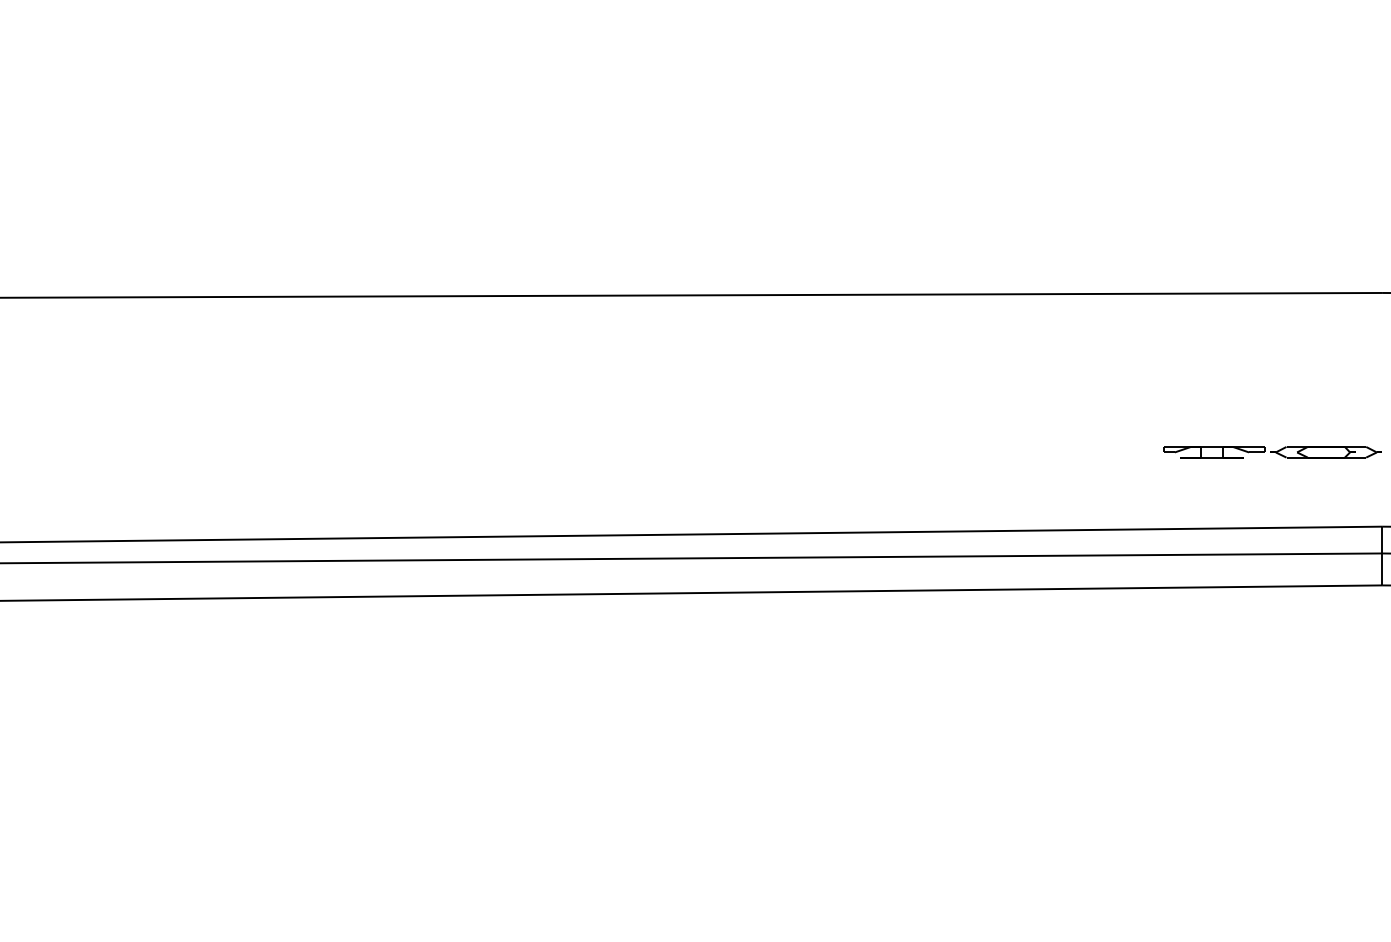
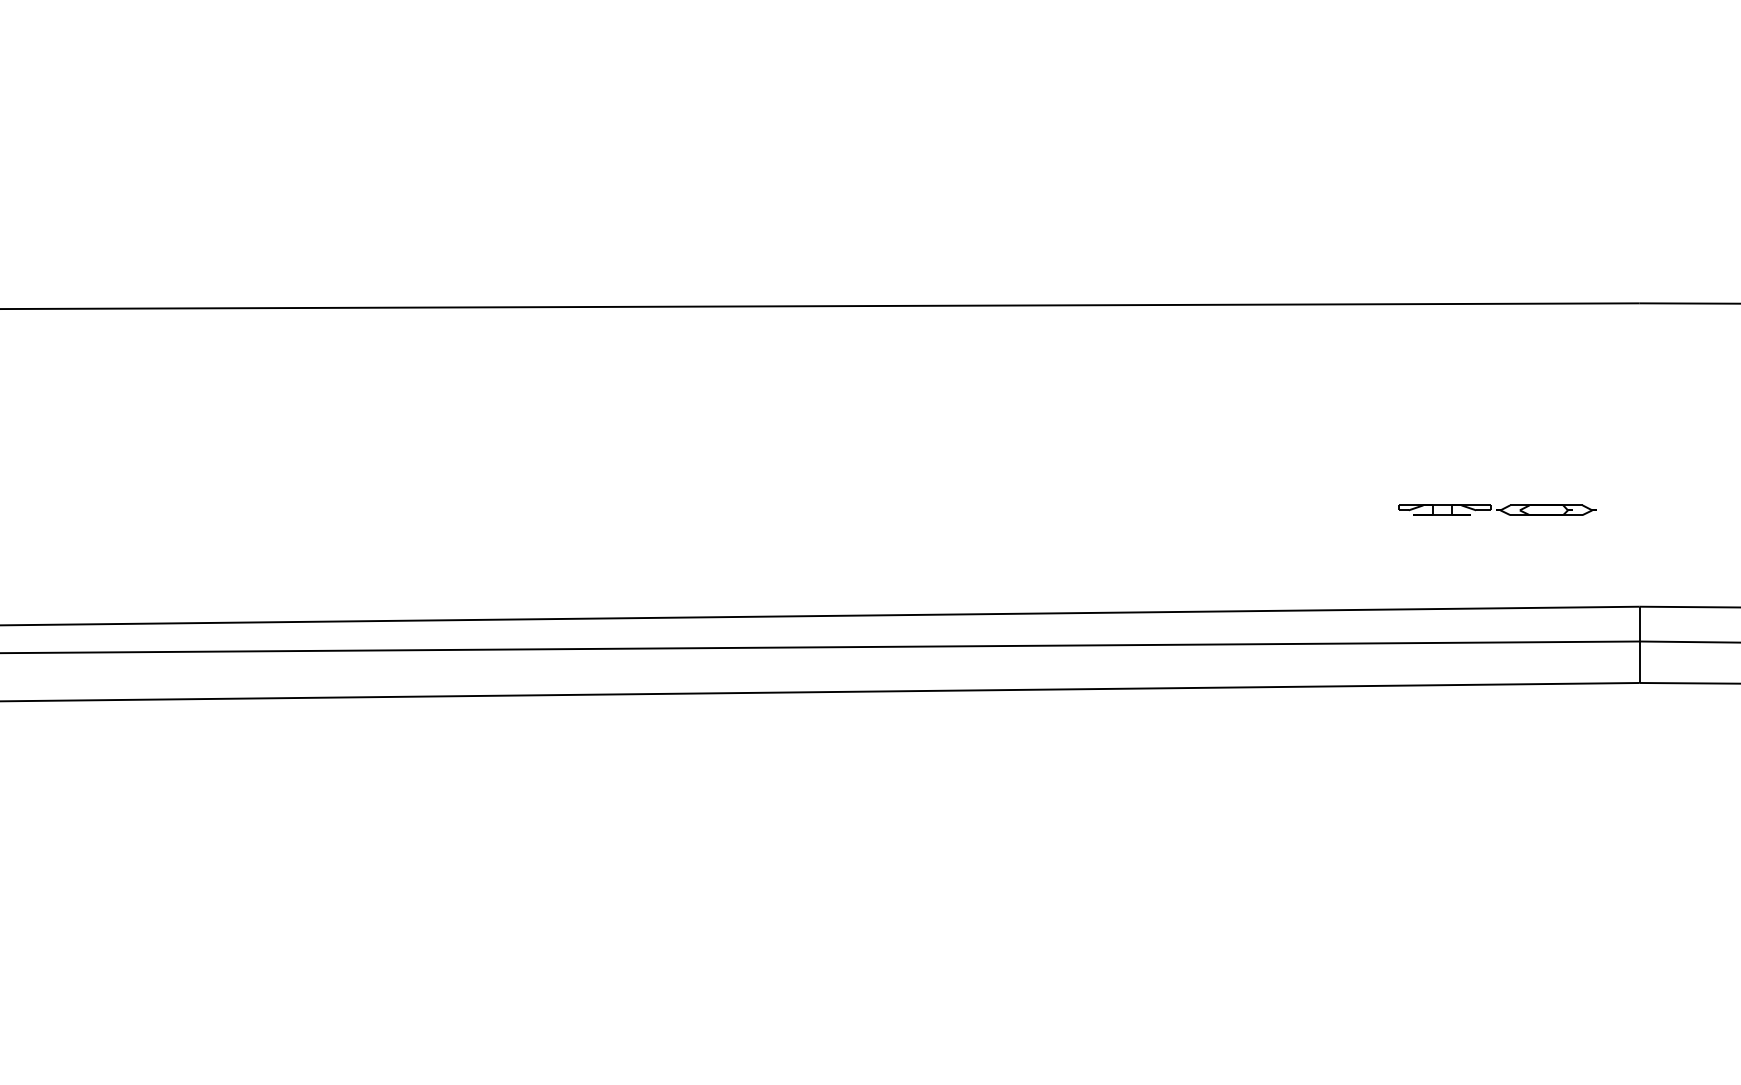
part: (1272, 452) -> (1497, 510), size x0.7

